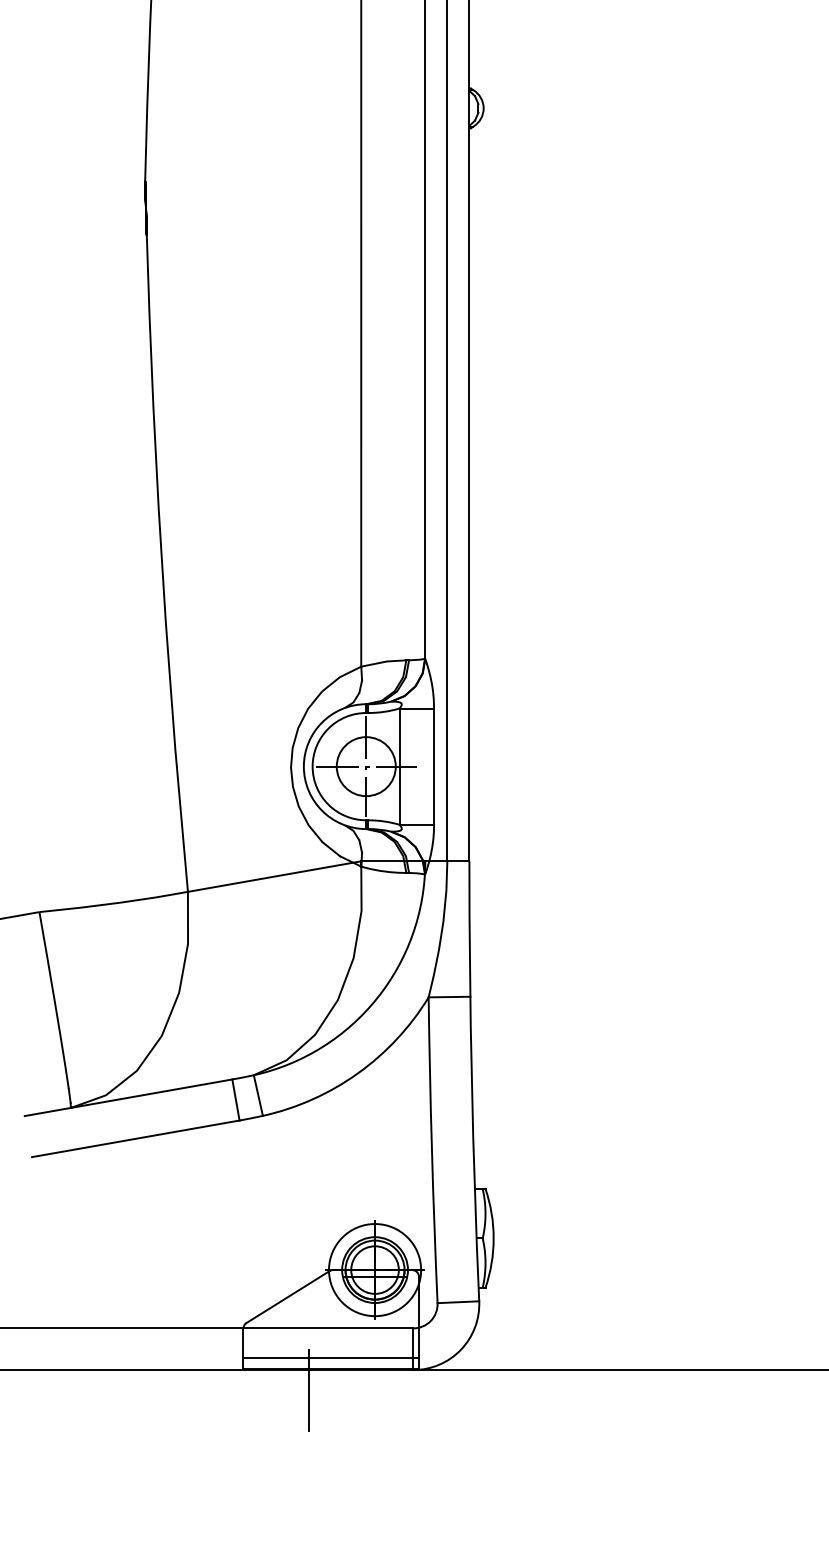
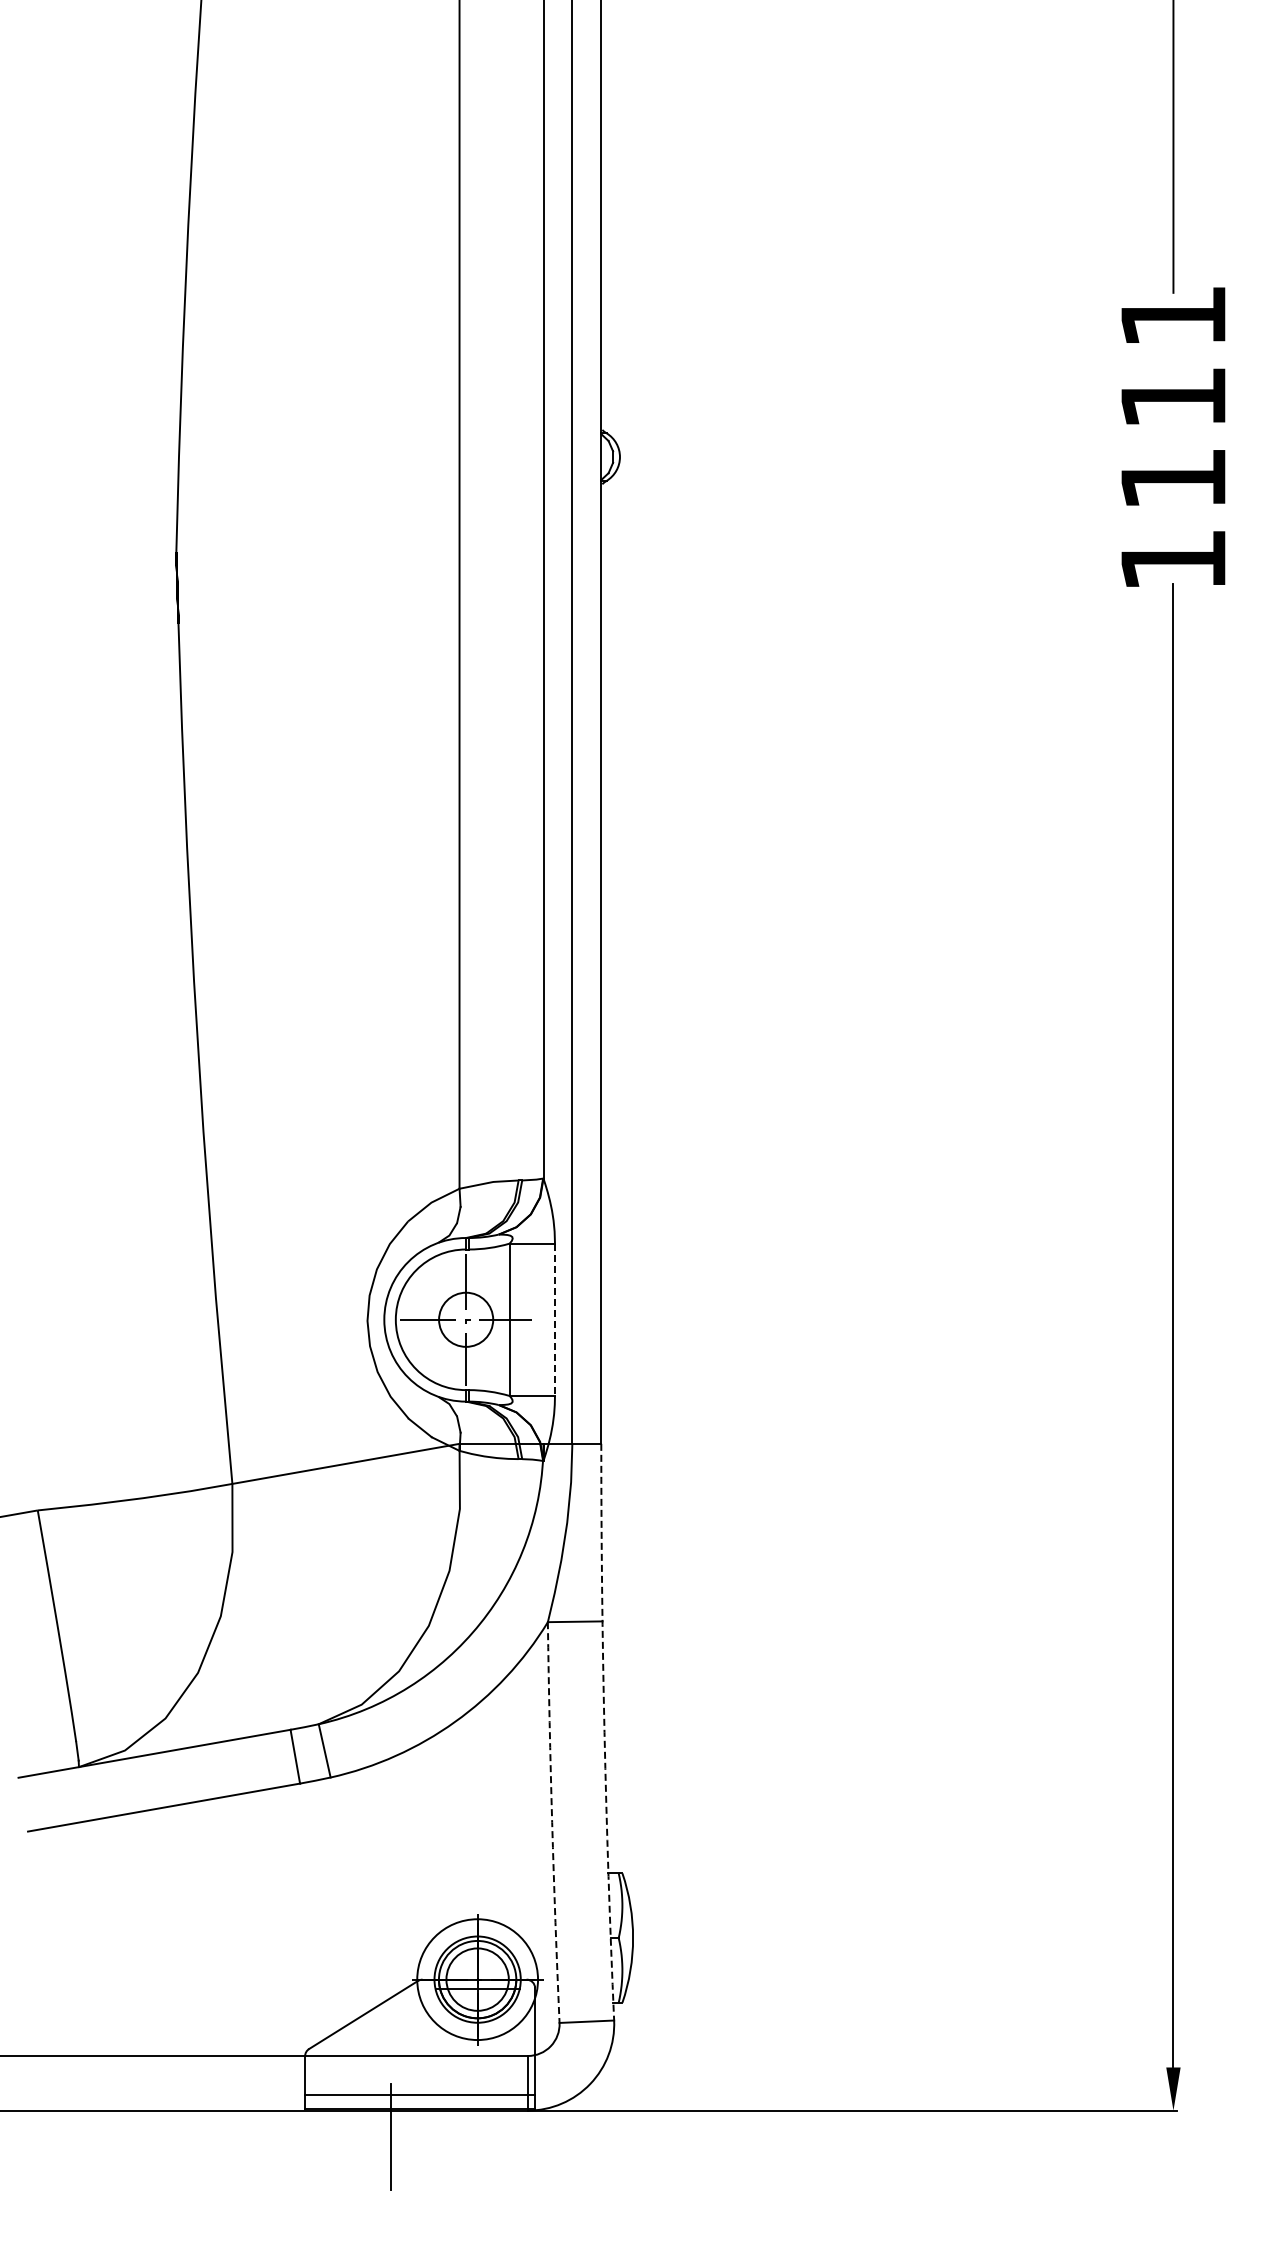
circle: (365, 766) -> (465, 1319), size x0.7
line: (434, 767) -> (555, 1320), solid -> dashed
arc: (471, 1081) -> (604, 1732), solid -> dashed
arc: (432, 1150) -> (552, 1822), solid -> dashed

